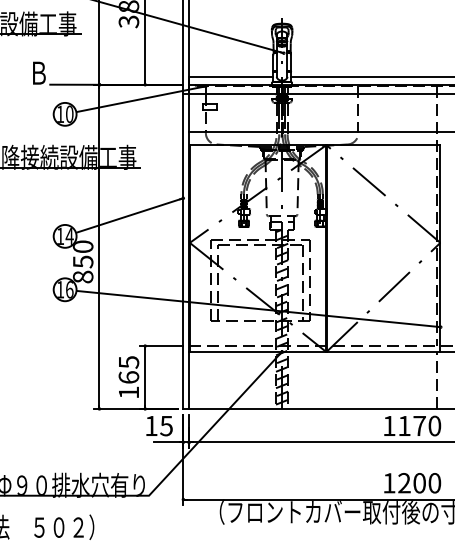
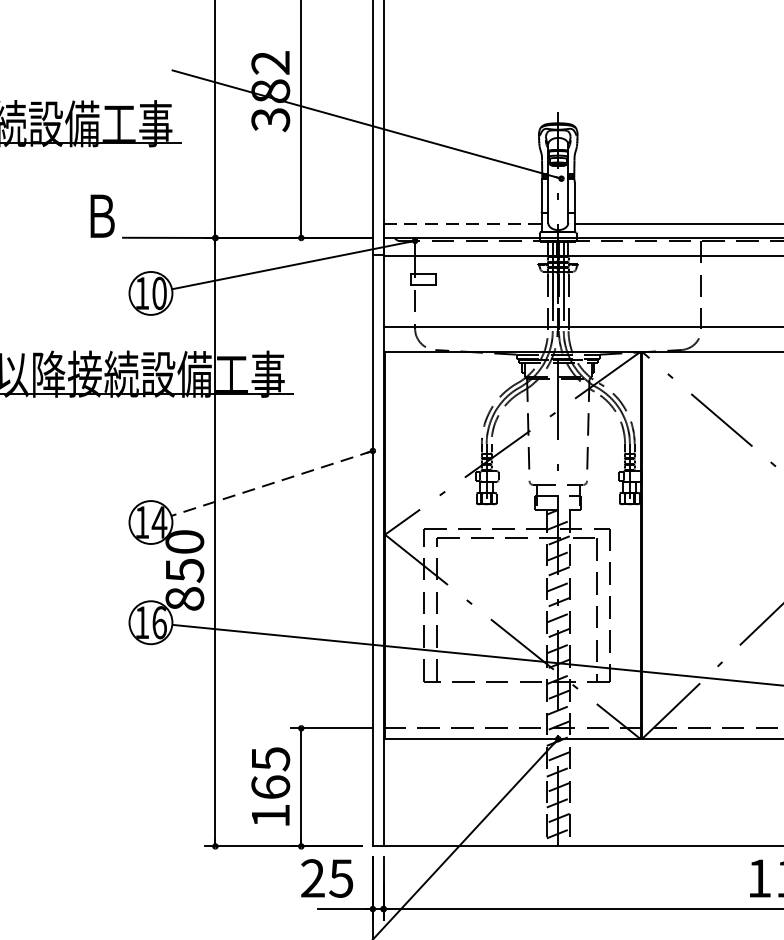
line: (231, 77) -> (463, 224), solid -> dashed
line: (129, 215) -> (271, 483), solid -> dashed
text: (151, 425) -> (313, 877), 15 -> 25

